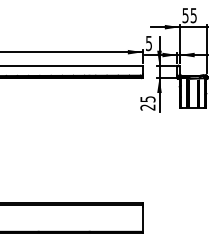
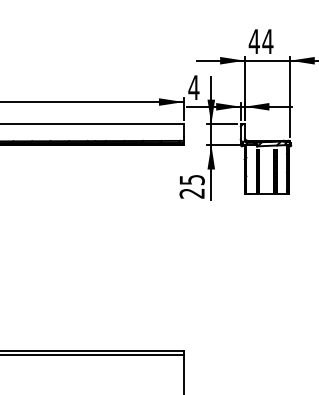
text: (189, 15) -> (260, 41), 55 -> 44
text: (148, 43) -> (193, 87), 5 -> 4

